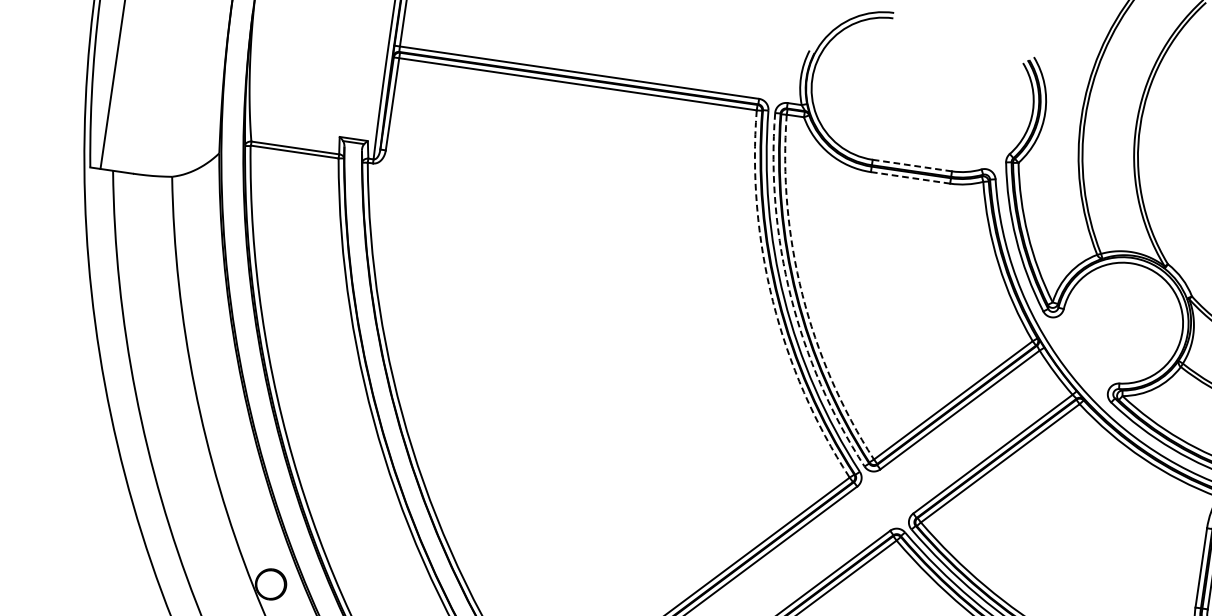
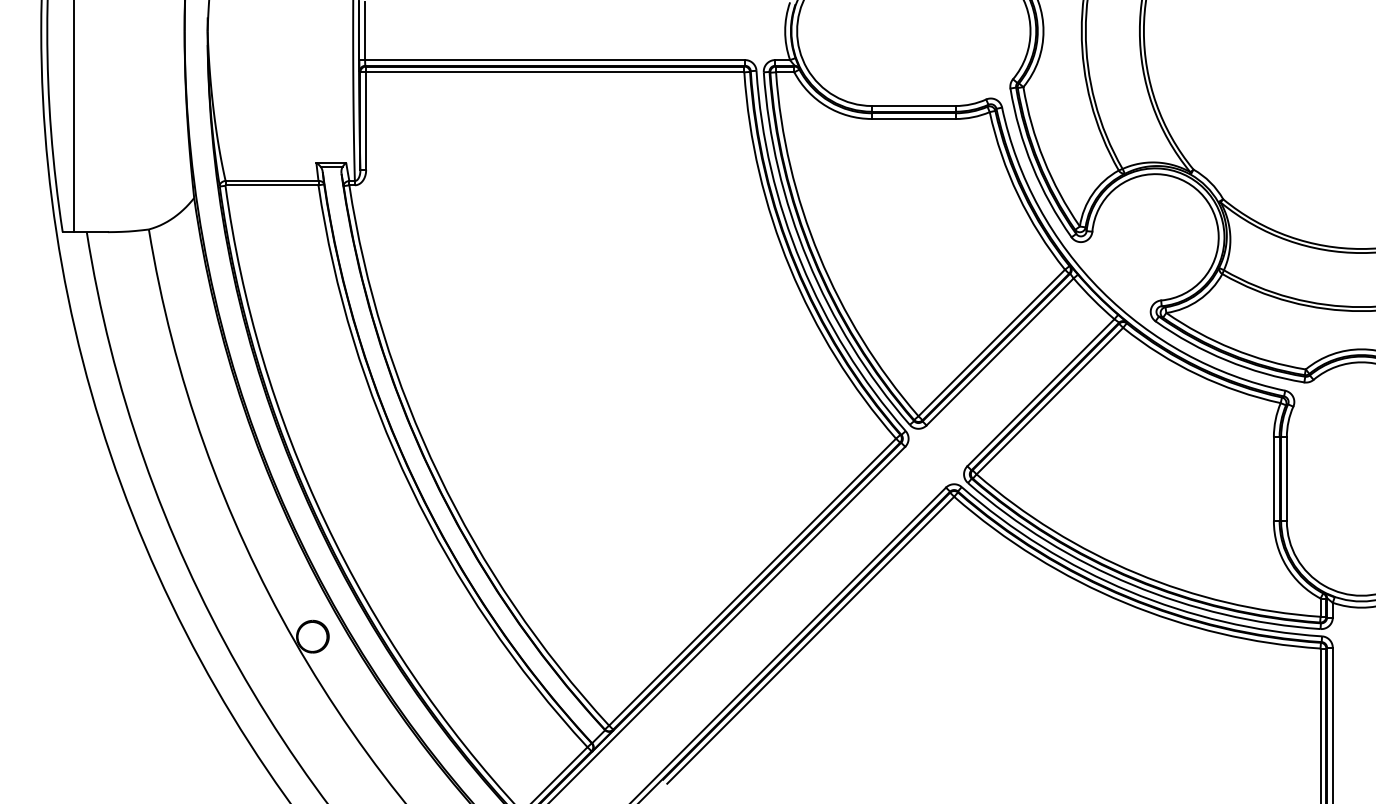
line: (911, 166) -> (913, 106), dashed -> solid
line: (910, 178) -> (913, 119), dashed -> solid
arc: (802, 293) -> (819, 255), dashed -> solid
arc: (791, 297) -> (808, 260), dashed -> solid
arc: (773, 301) -> (790, 267), dashed -> solid

